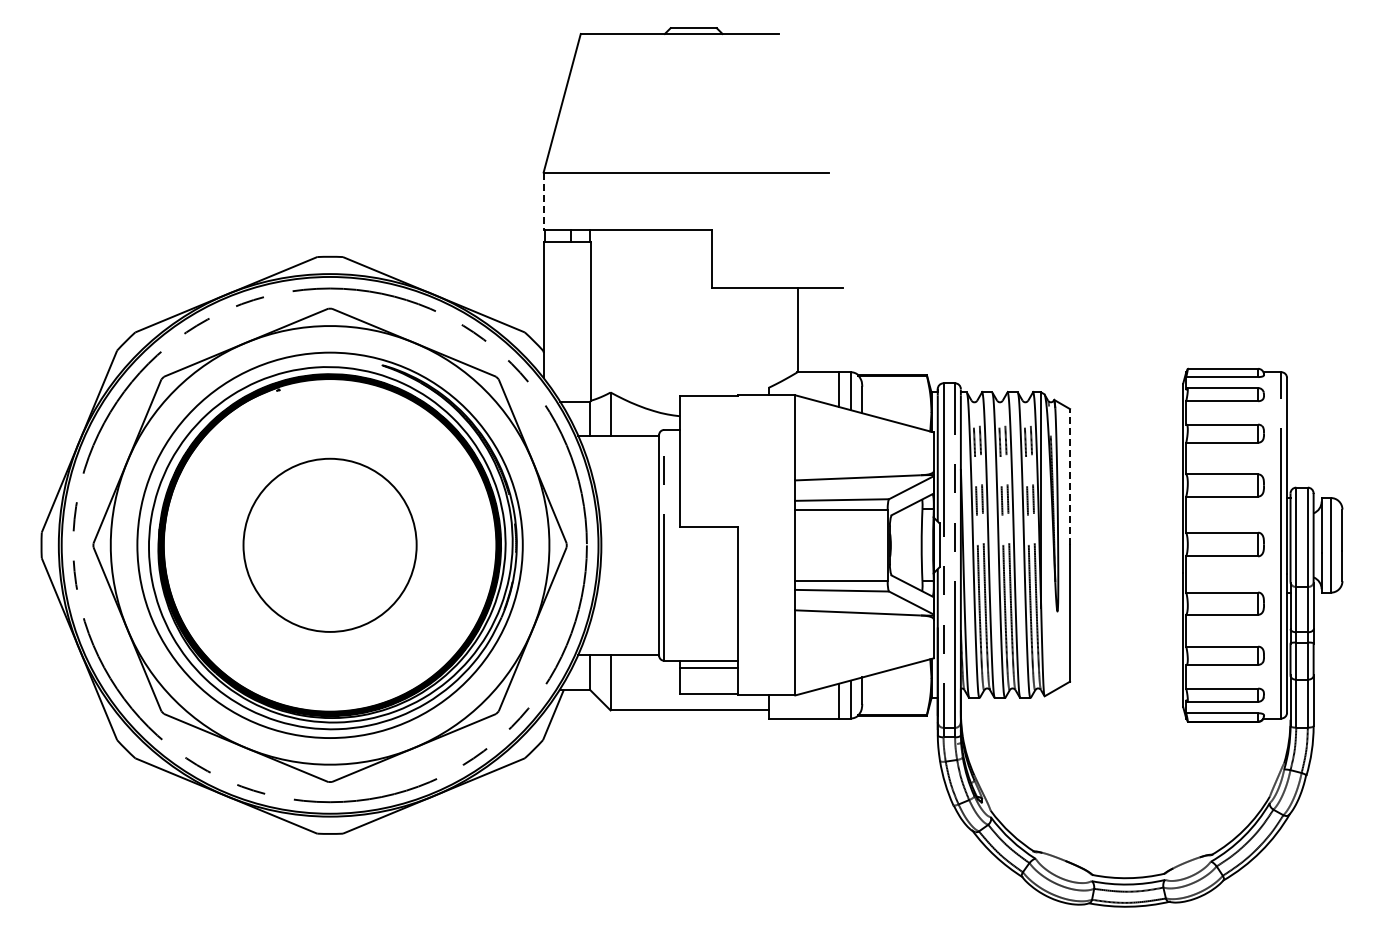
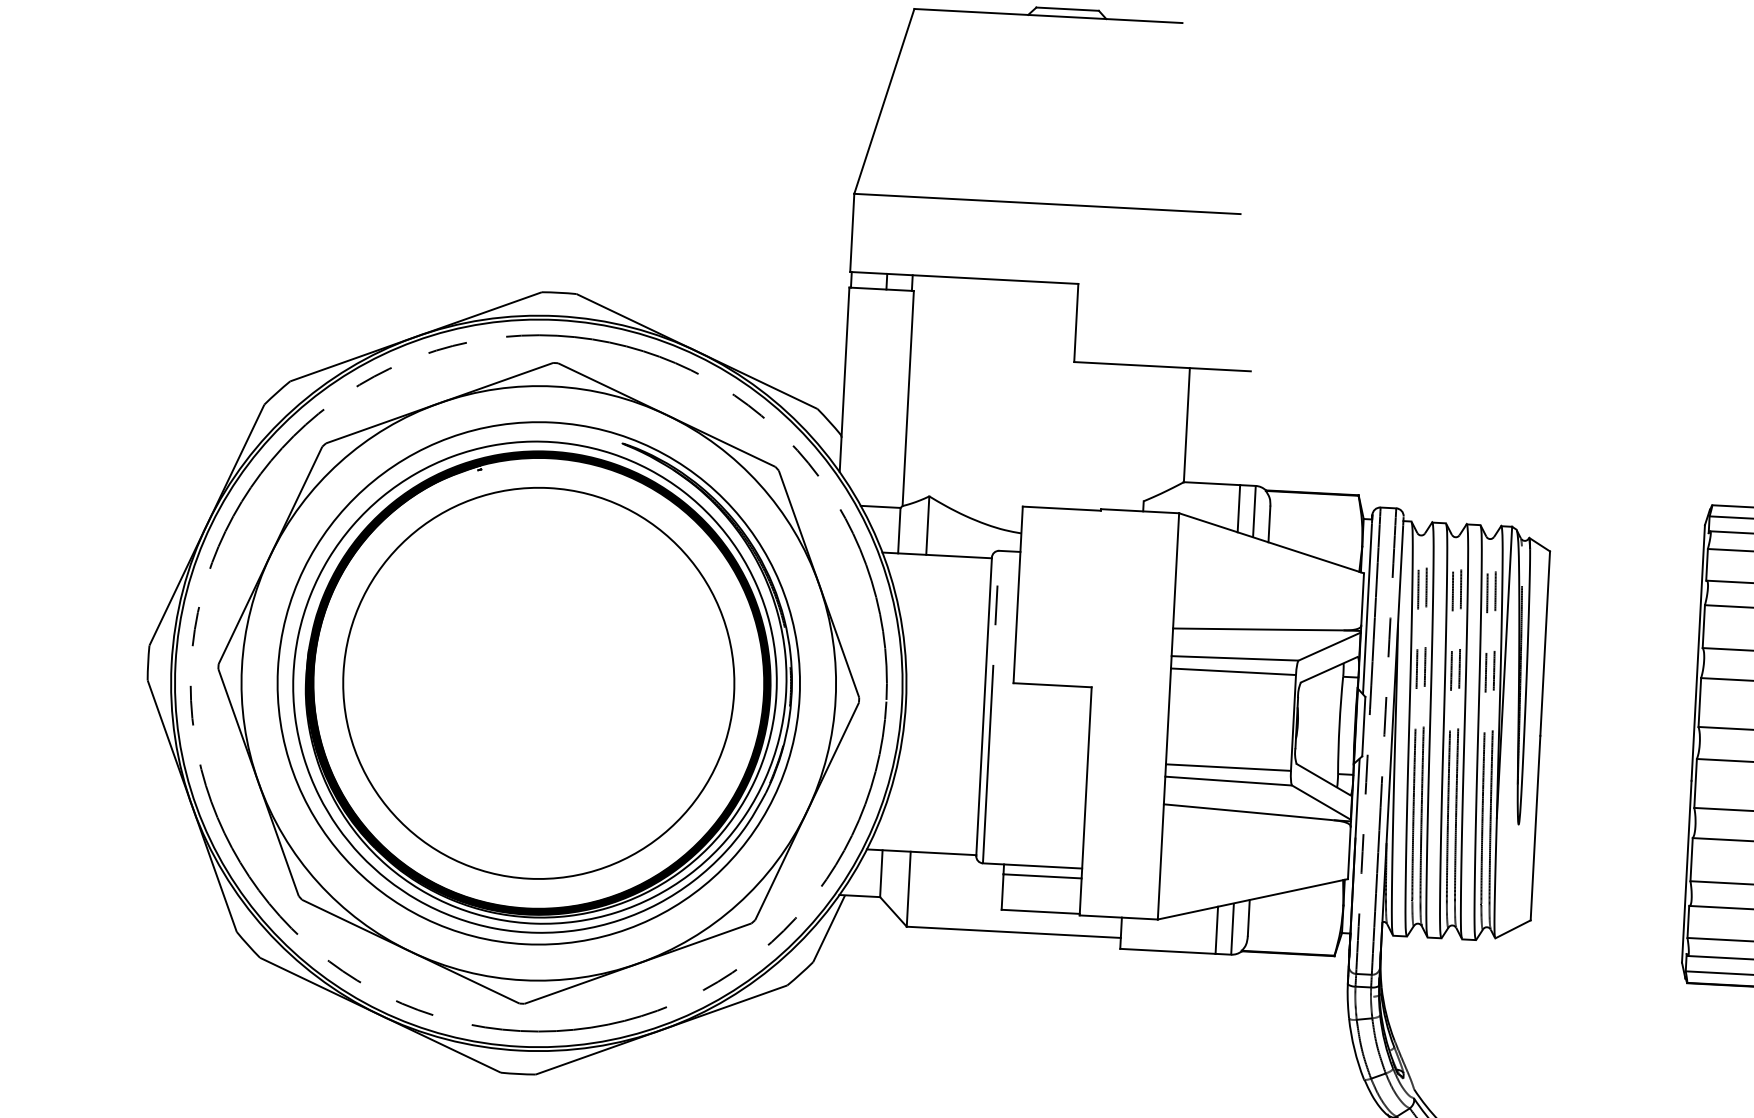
line: (543, 201) -> (852, 233), dashed -> solid
line: (1070, 476) -> (1545, 642), dashed -> solid
circle: (329, 545) -> (537, 683), size x1.67

